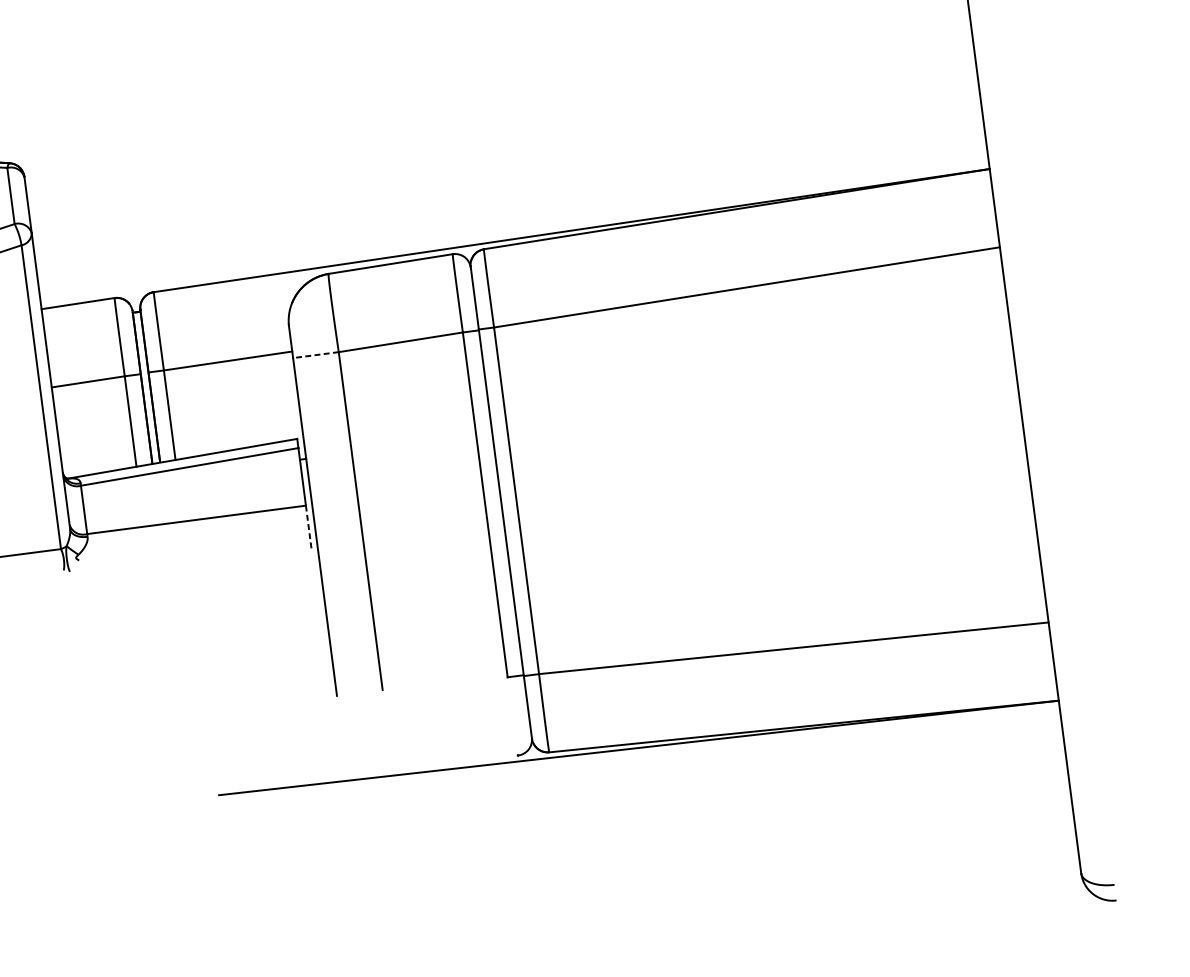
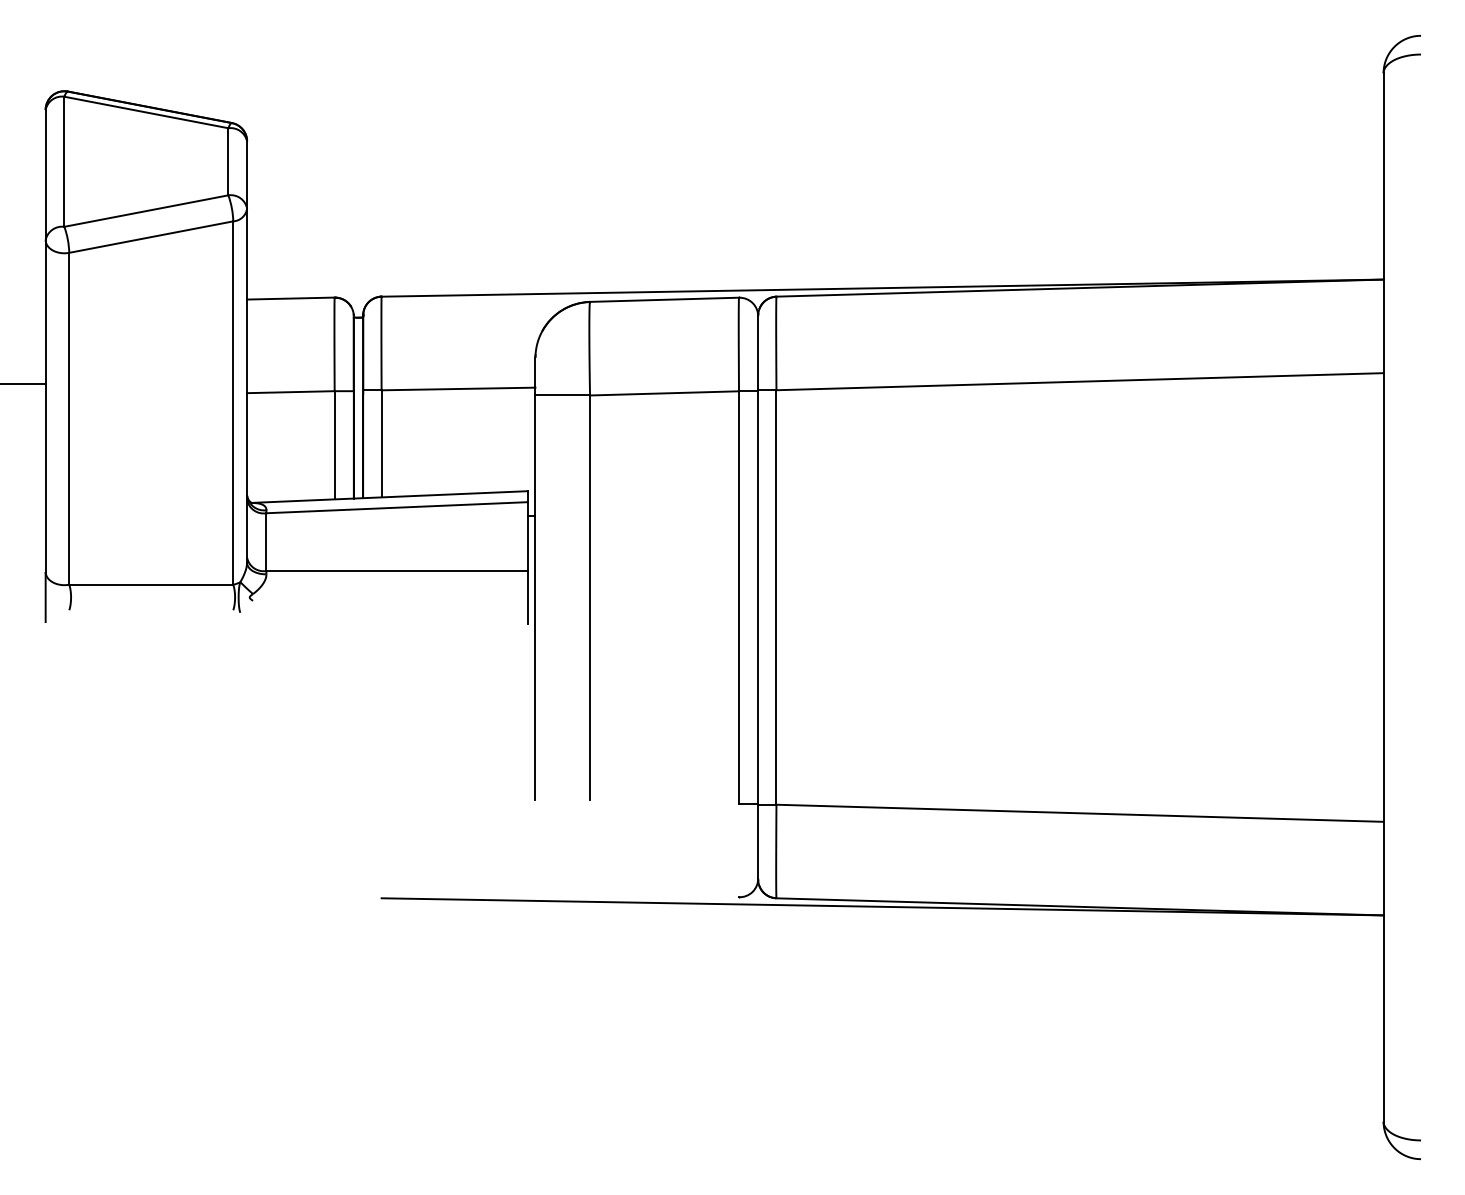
line: (315, 355) -> (562, 395), dashed -> solid
line: (308, 527) -> (527, 597), dashed -> solid

